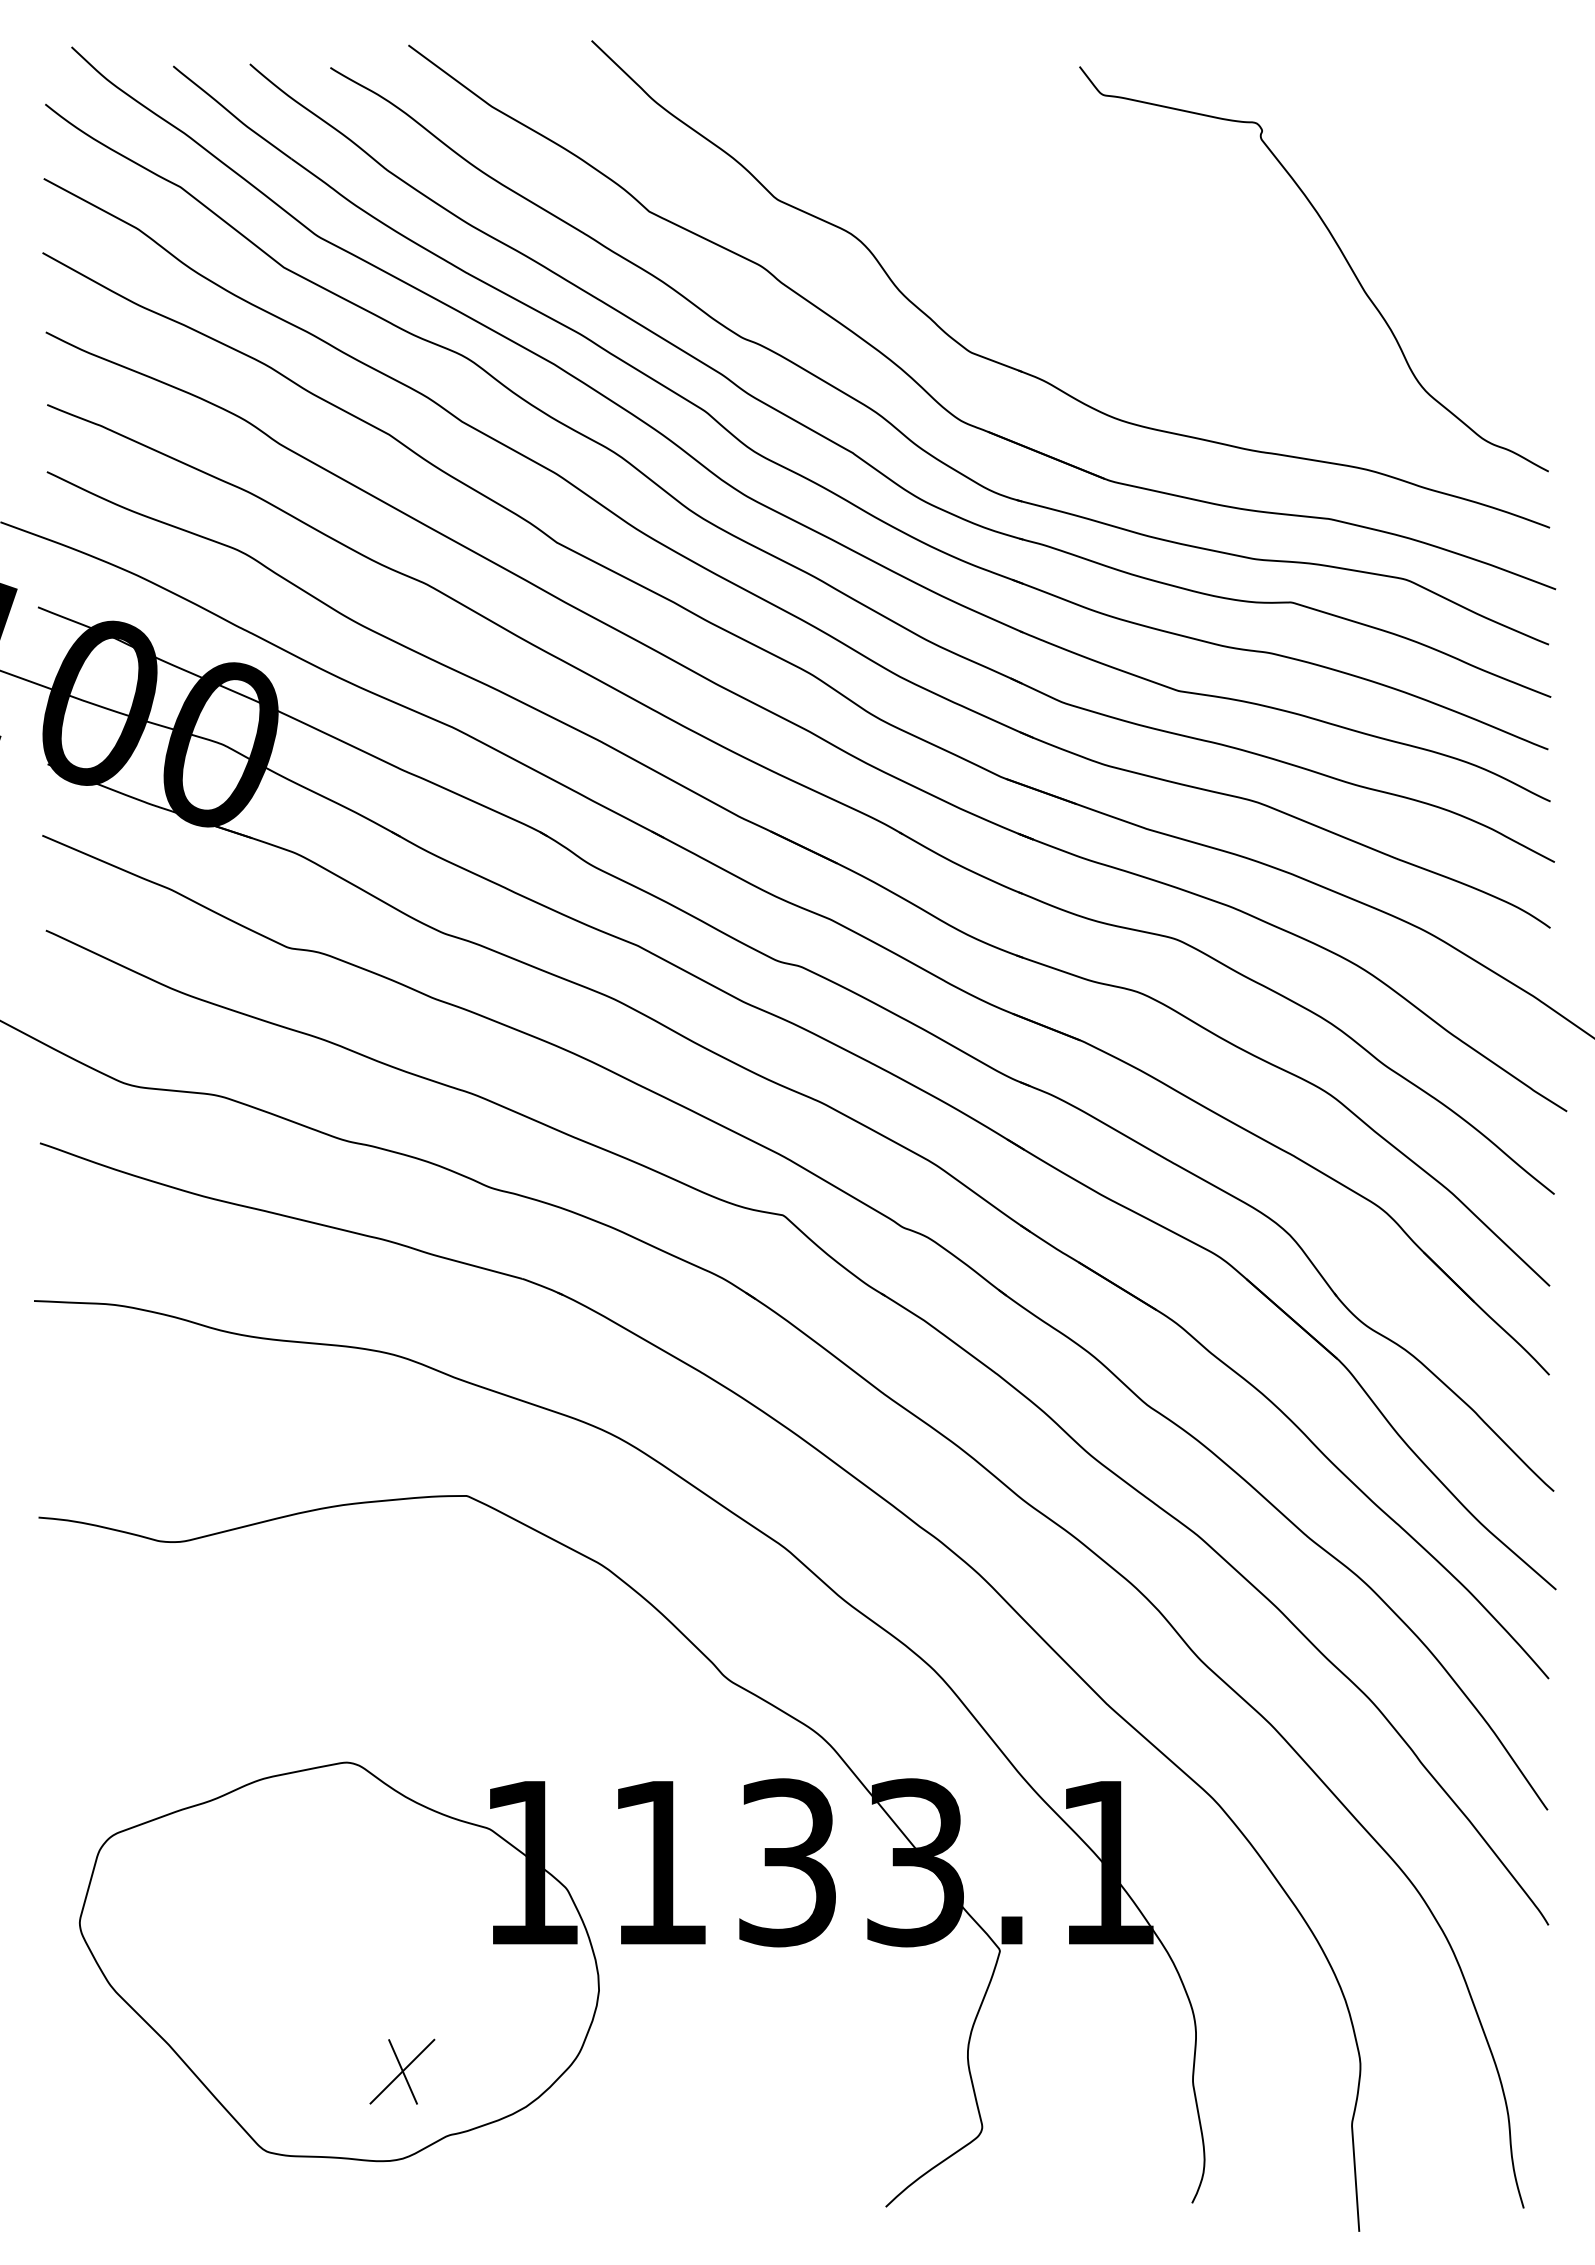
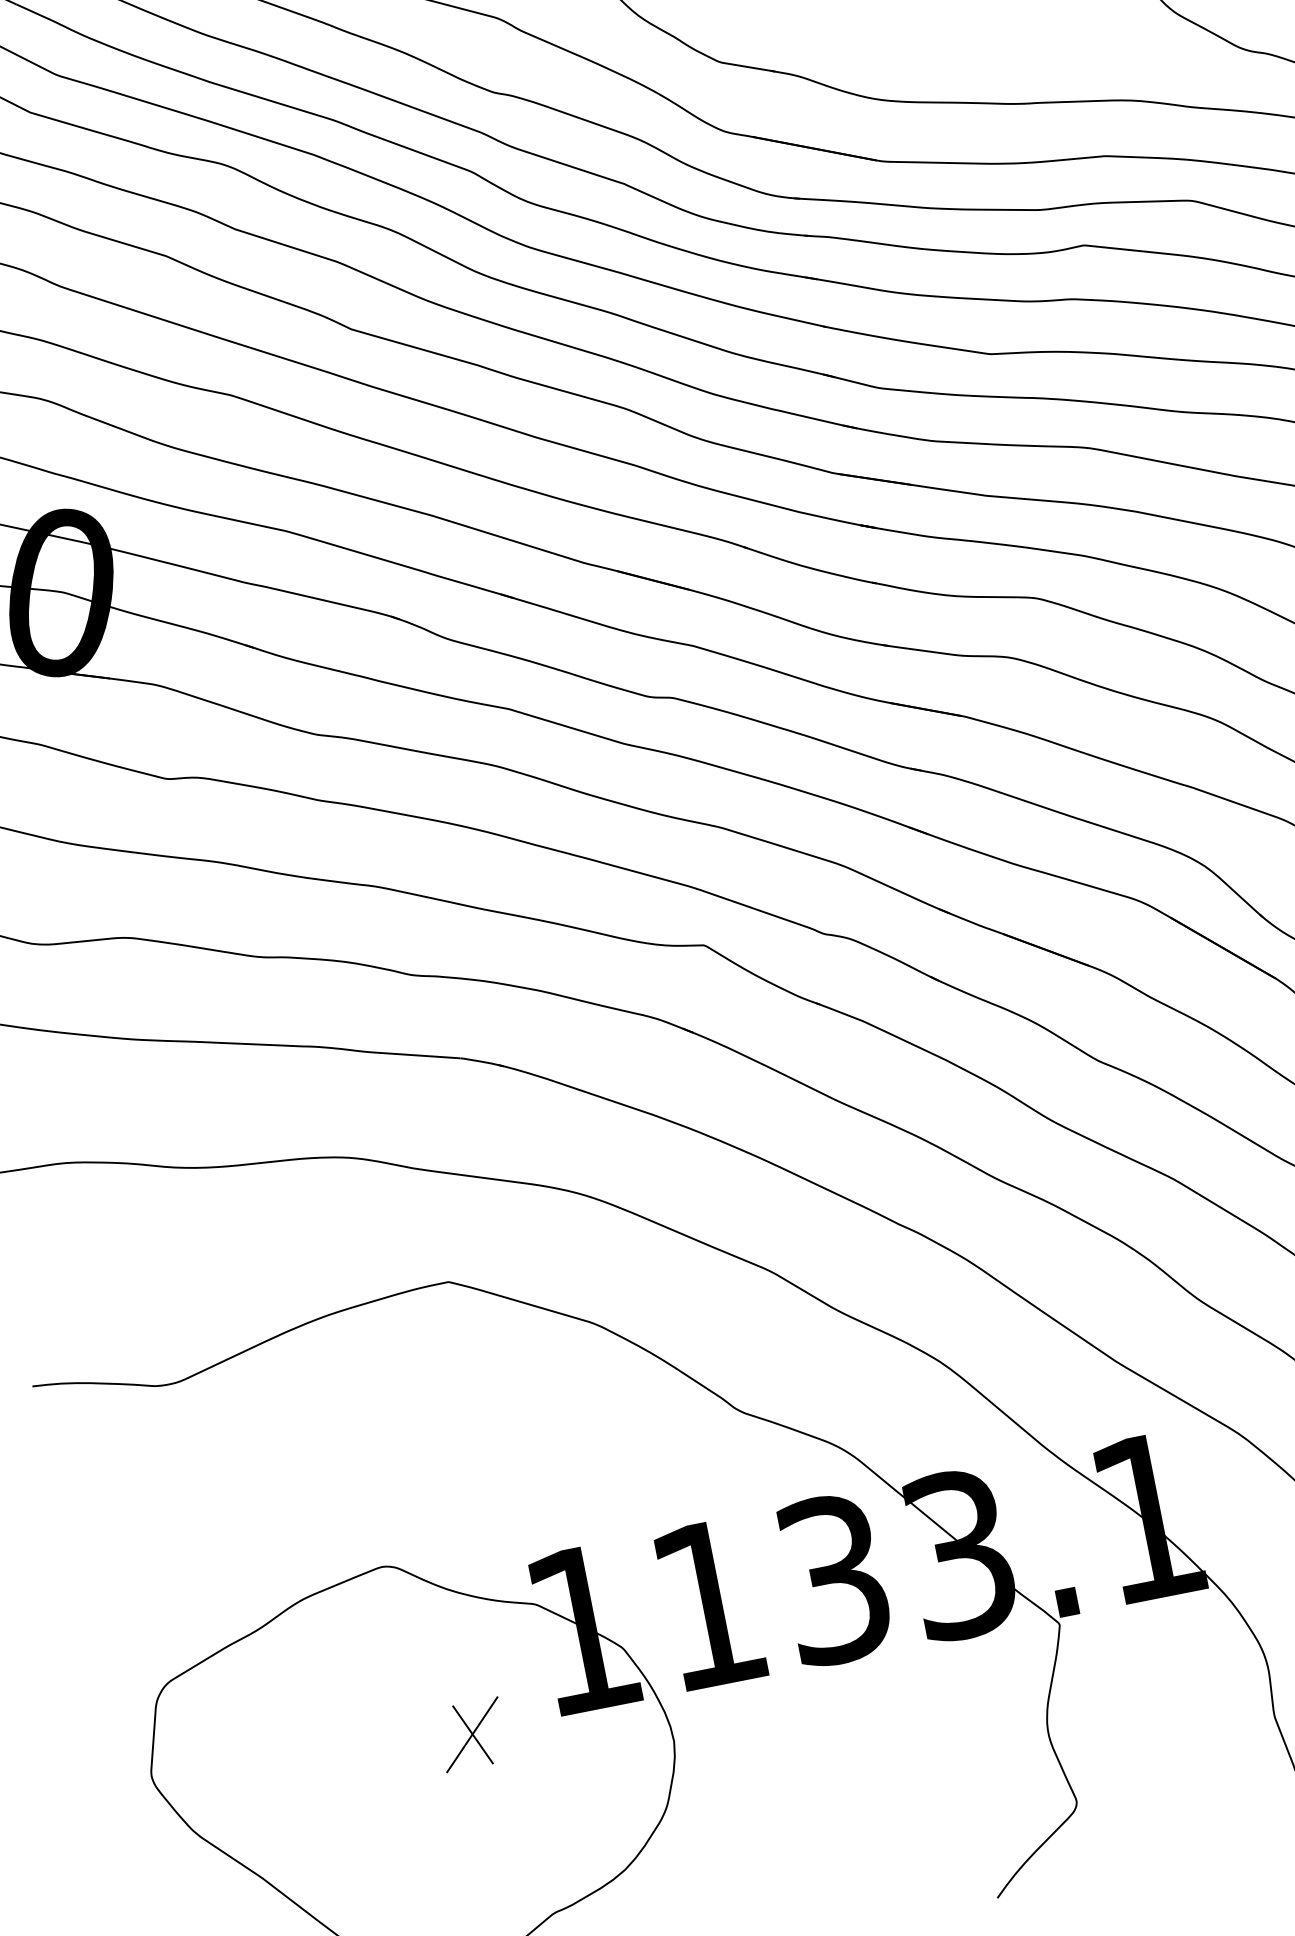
part: (402, 2071) -> (472, 1734), moved

